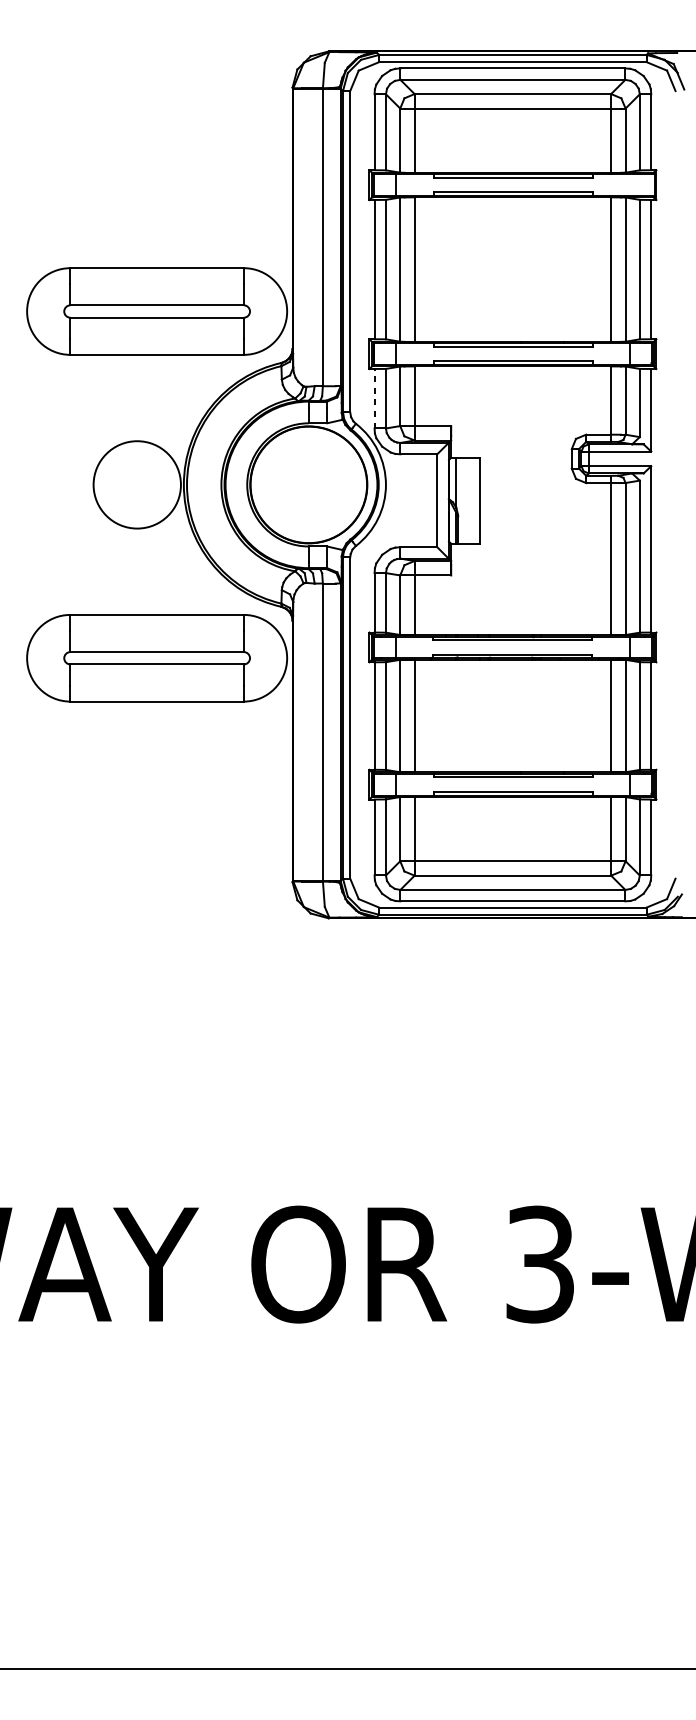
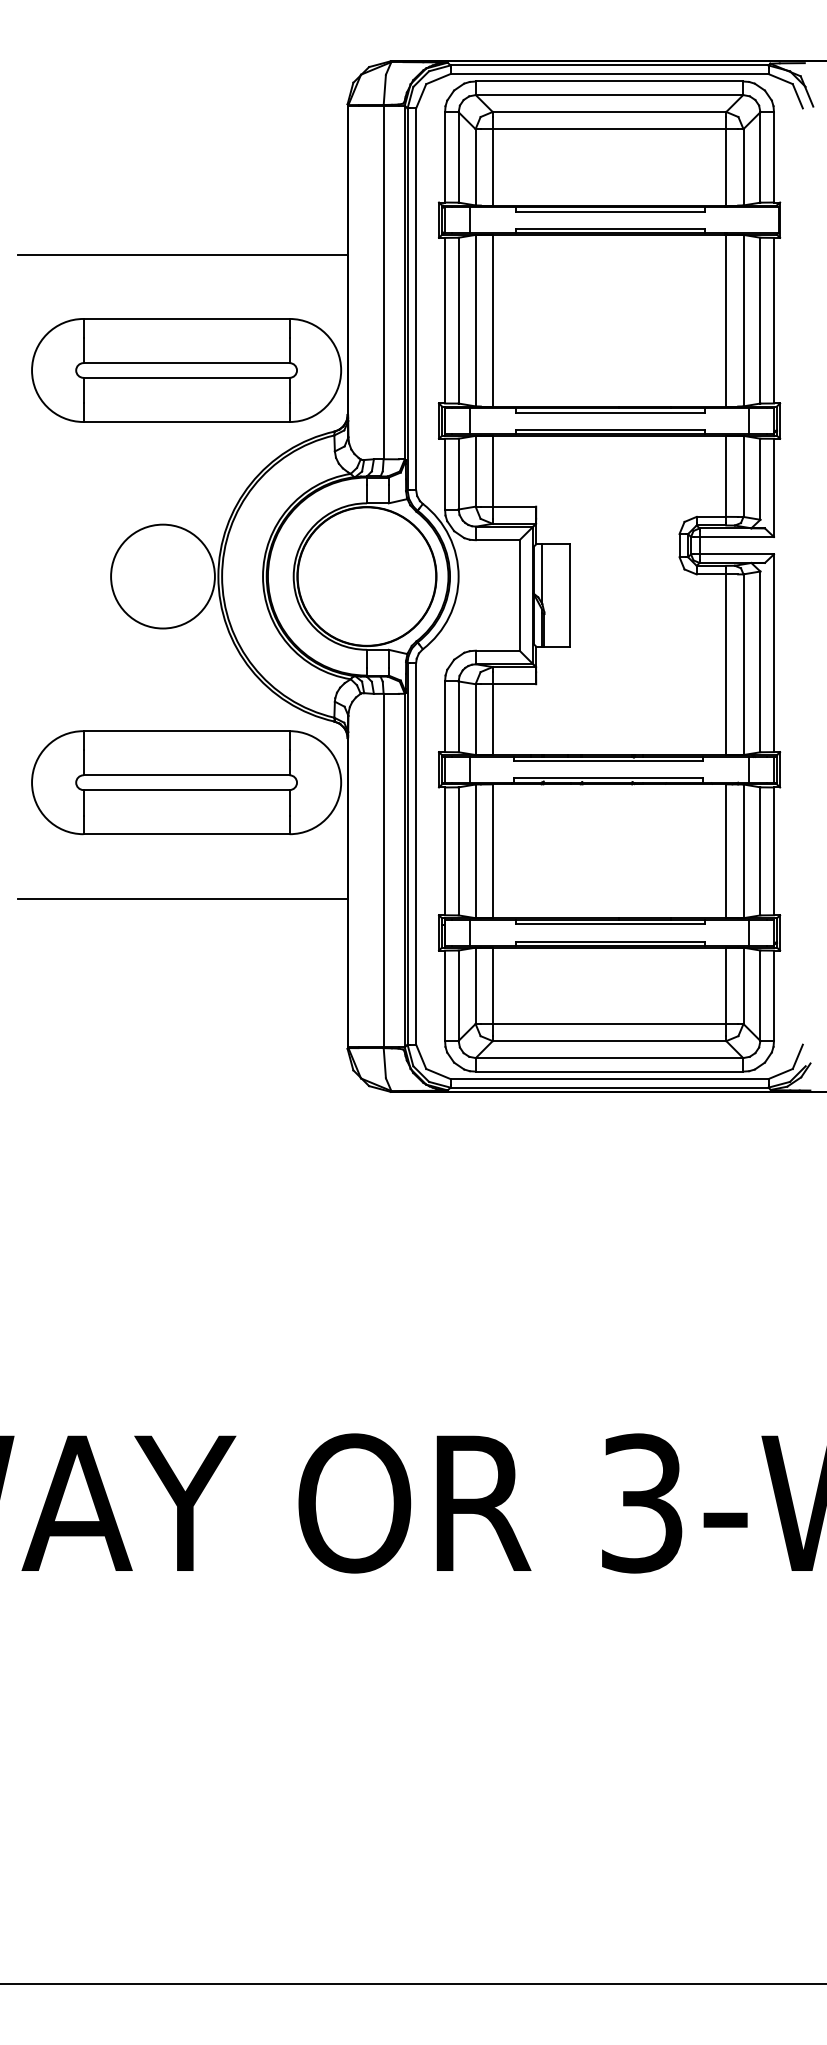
line: (153, 213) -> (182, 254), added
line: (374, 398) -> (445, 473), dashed -> solid
line: (153, 755) -> (182, 898), added

